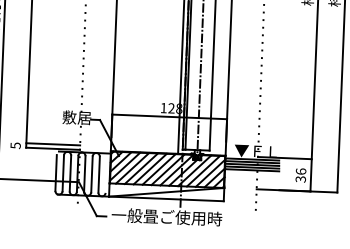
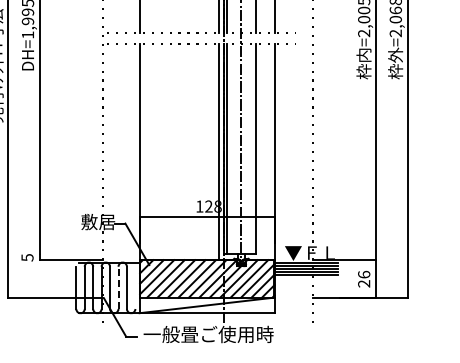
line: (53, 144) -> (71, 254), removed
line: (91, 174) -> (118, 287), solid -> dashed
text: (301, 179) -> (364, 283), 36 -> 26

